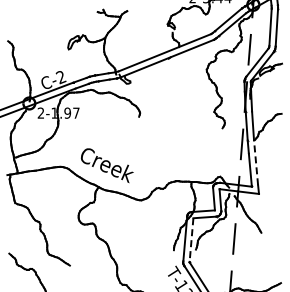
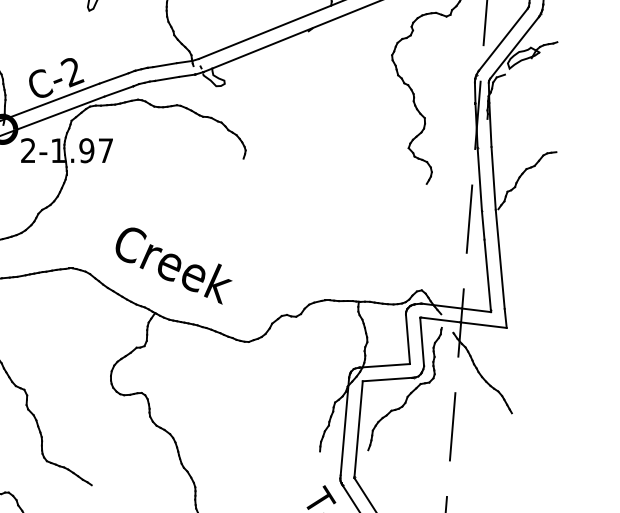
line: (256, 162) -> (501, 258), dashed -> solid
line: (191, 240) -> (358, 430), dashed -> solid

